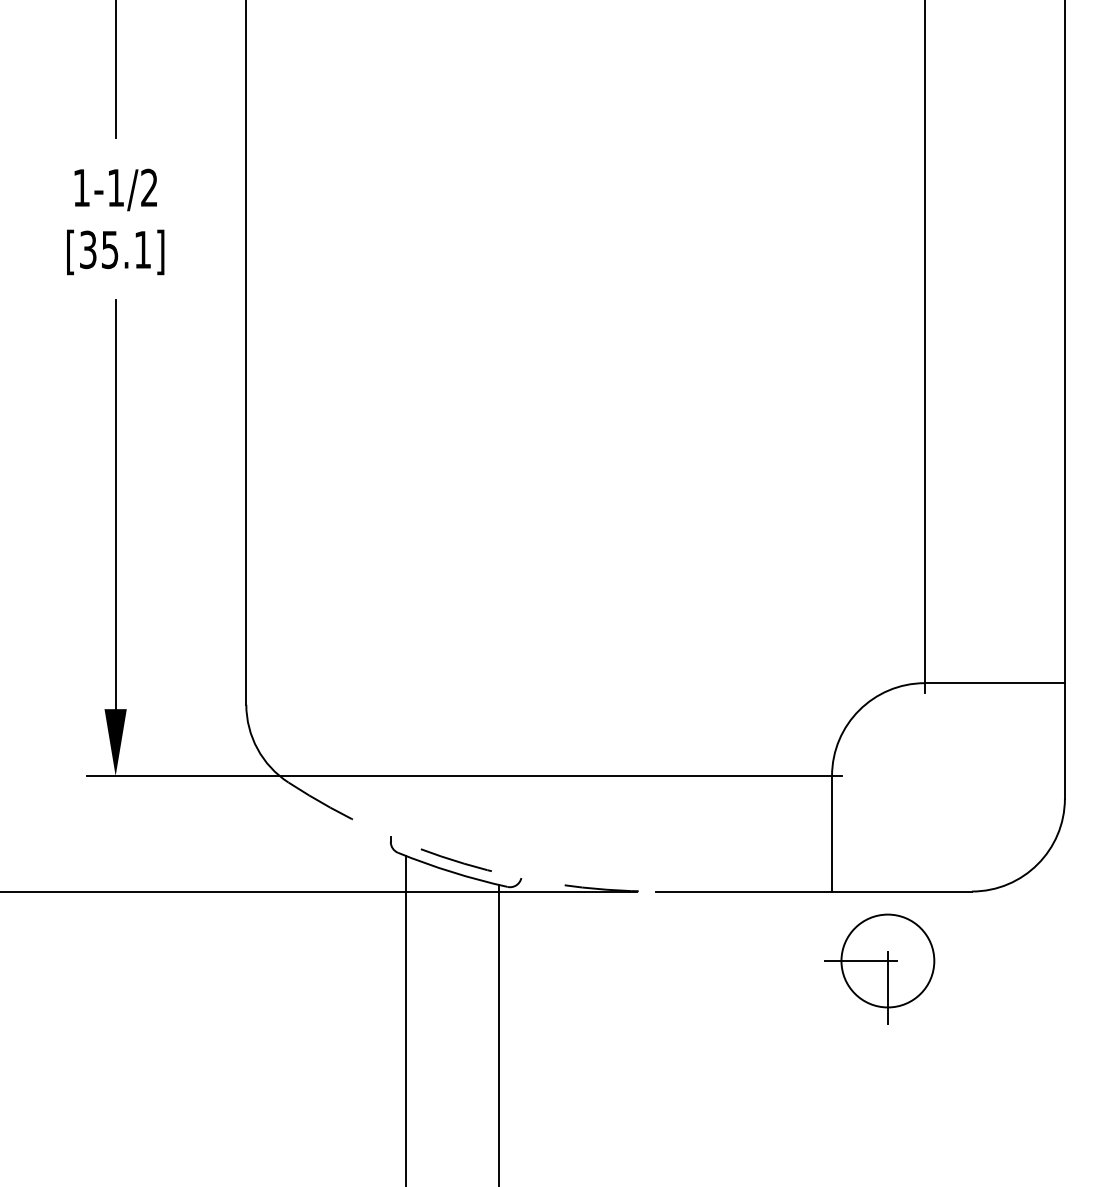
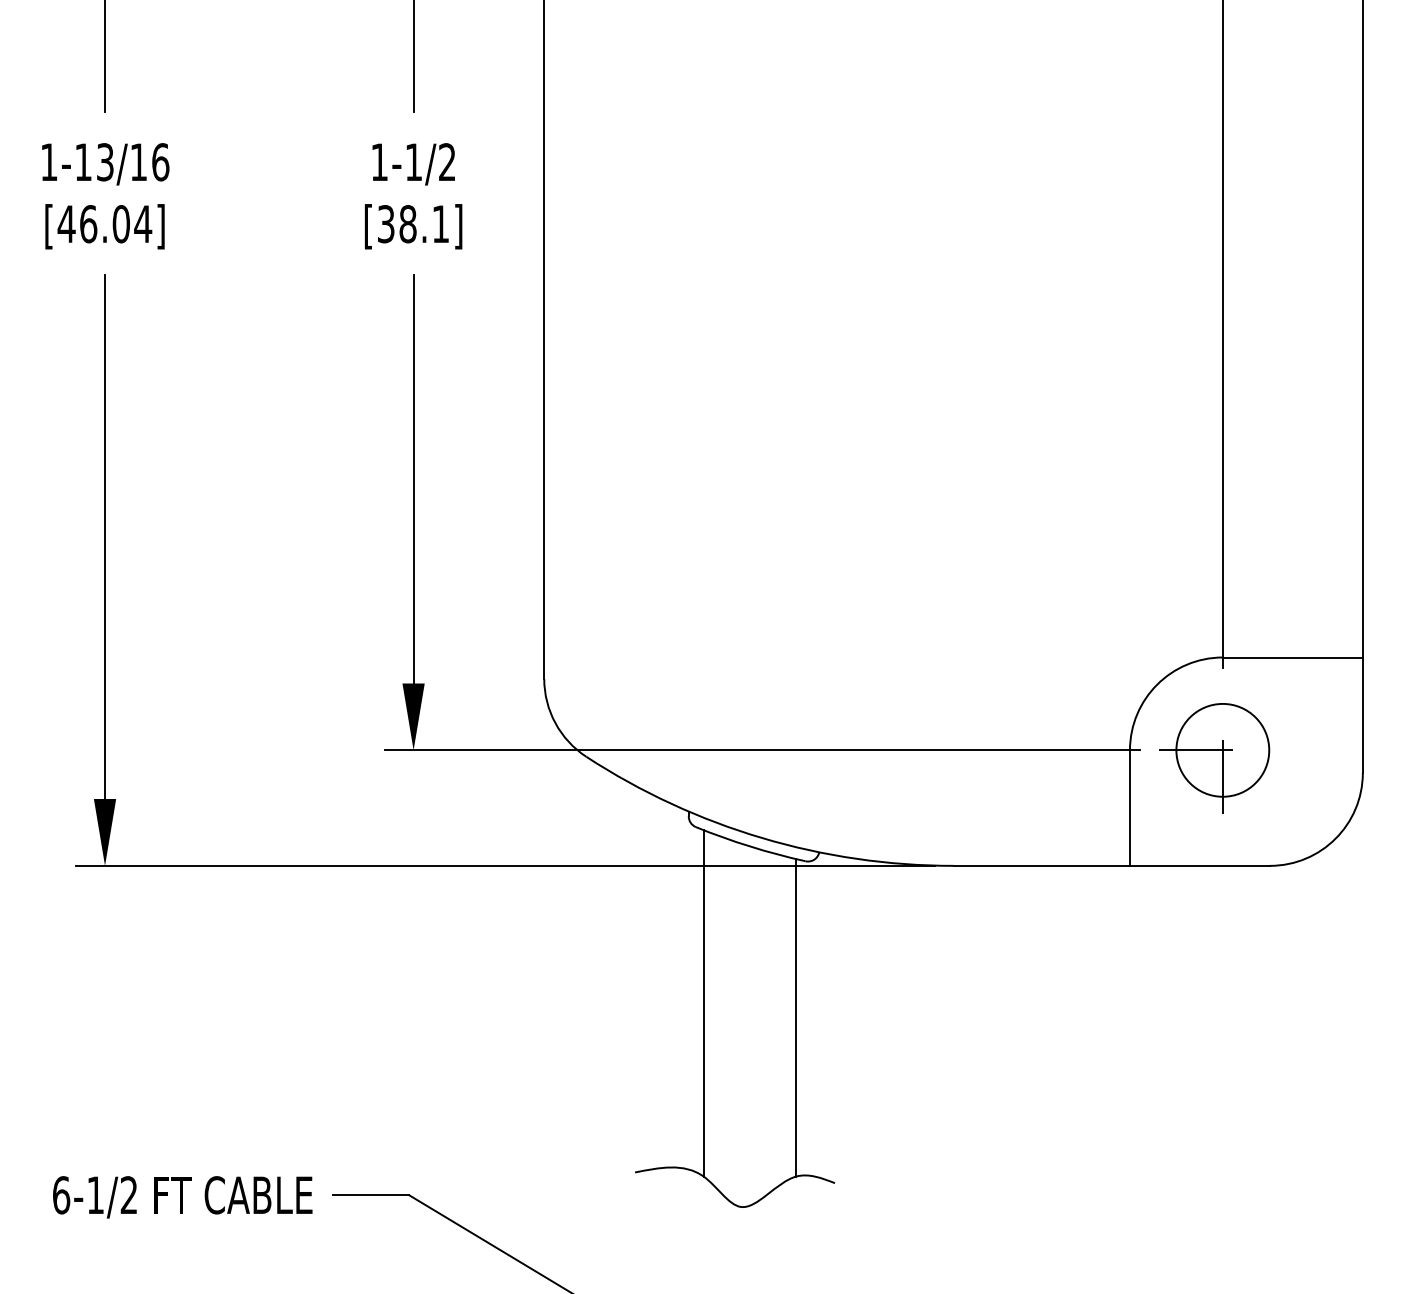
text: (109, 250) -> (407, 224), [35.1] -> [38.1]
arc: (464, 864) -> (762, 838), dashed -> solid
part: (879, 969) -> (1214, 758), moved

